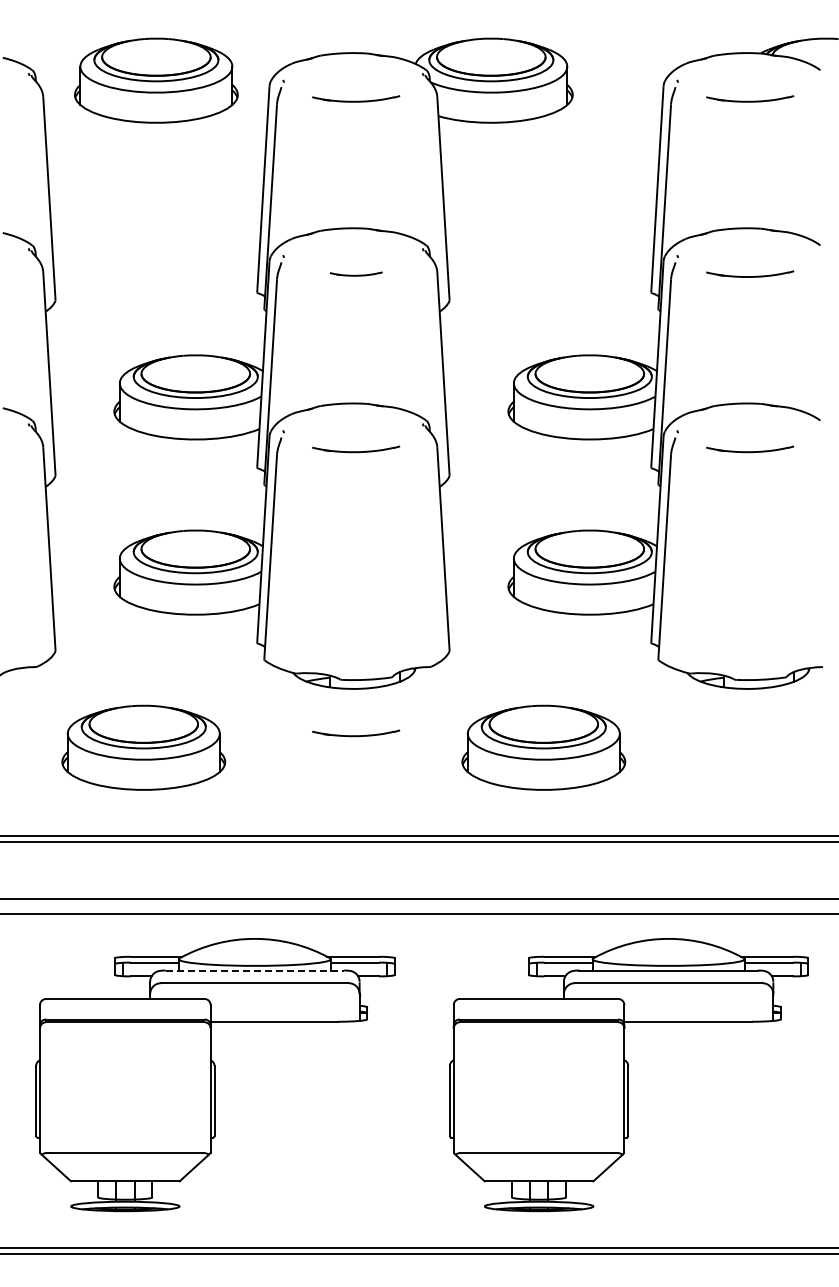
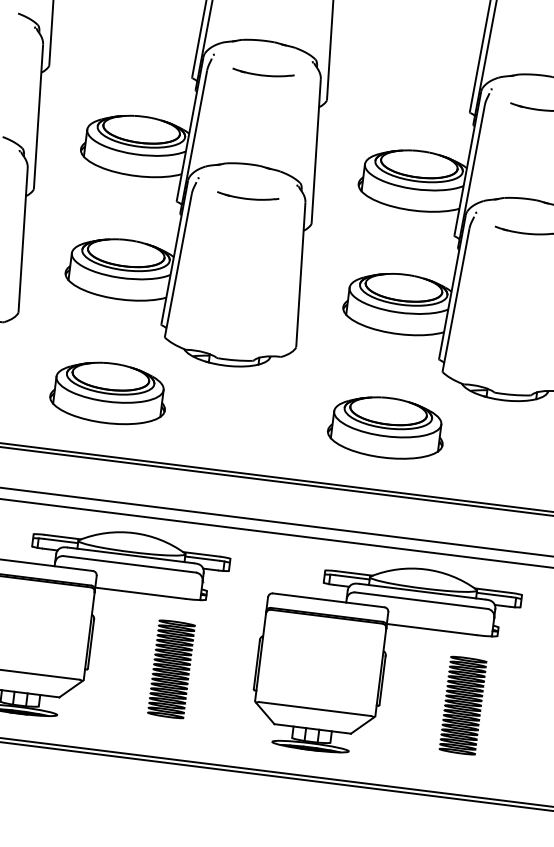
part: (356, 273) -> (263, 73), size x1.67
part: (356, 733) -> (223, 397), removed
part: (143, 747) -> (108, 393), moved
part: (543, 747) -> (386, 427), moved
line: (255, 970) -> (131, 555), dashed -> solid
part: (331, 1122) -> (171, 669), added
part: (744, 1122) -> (462, 705), added

